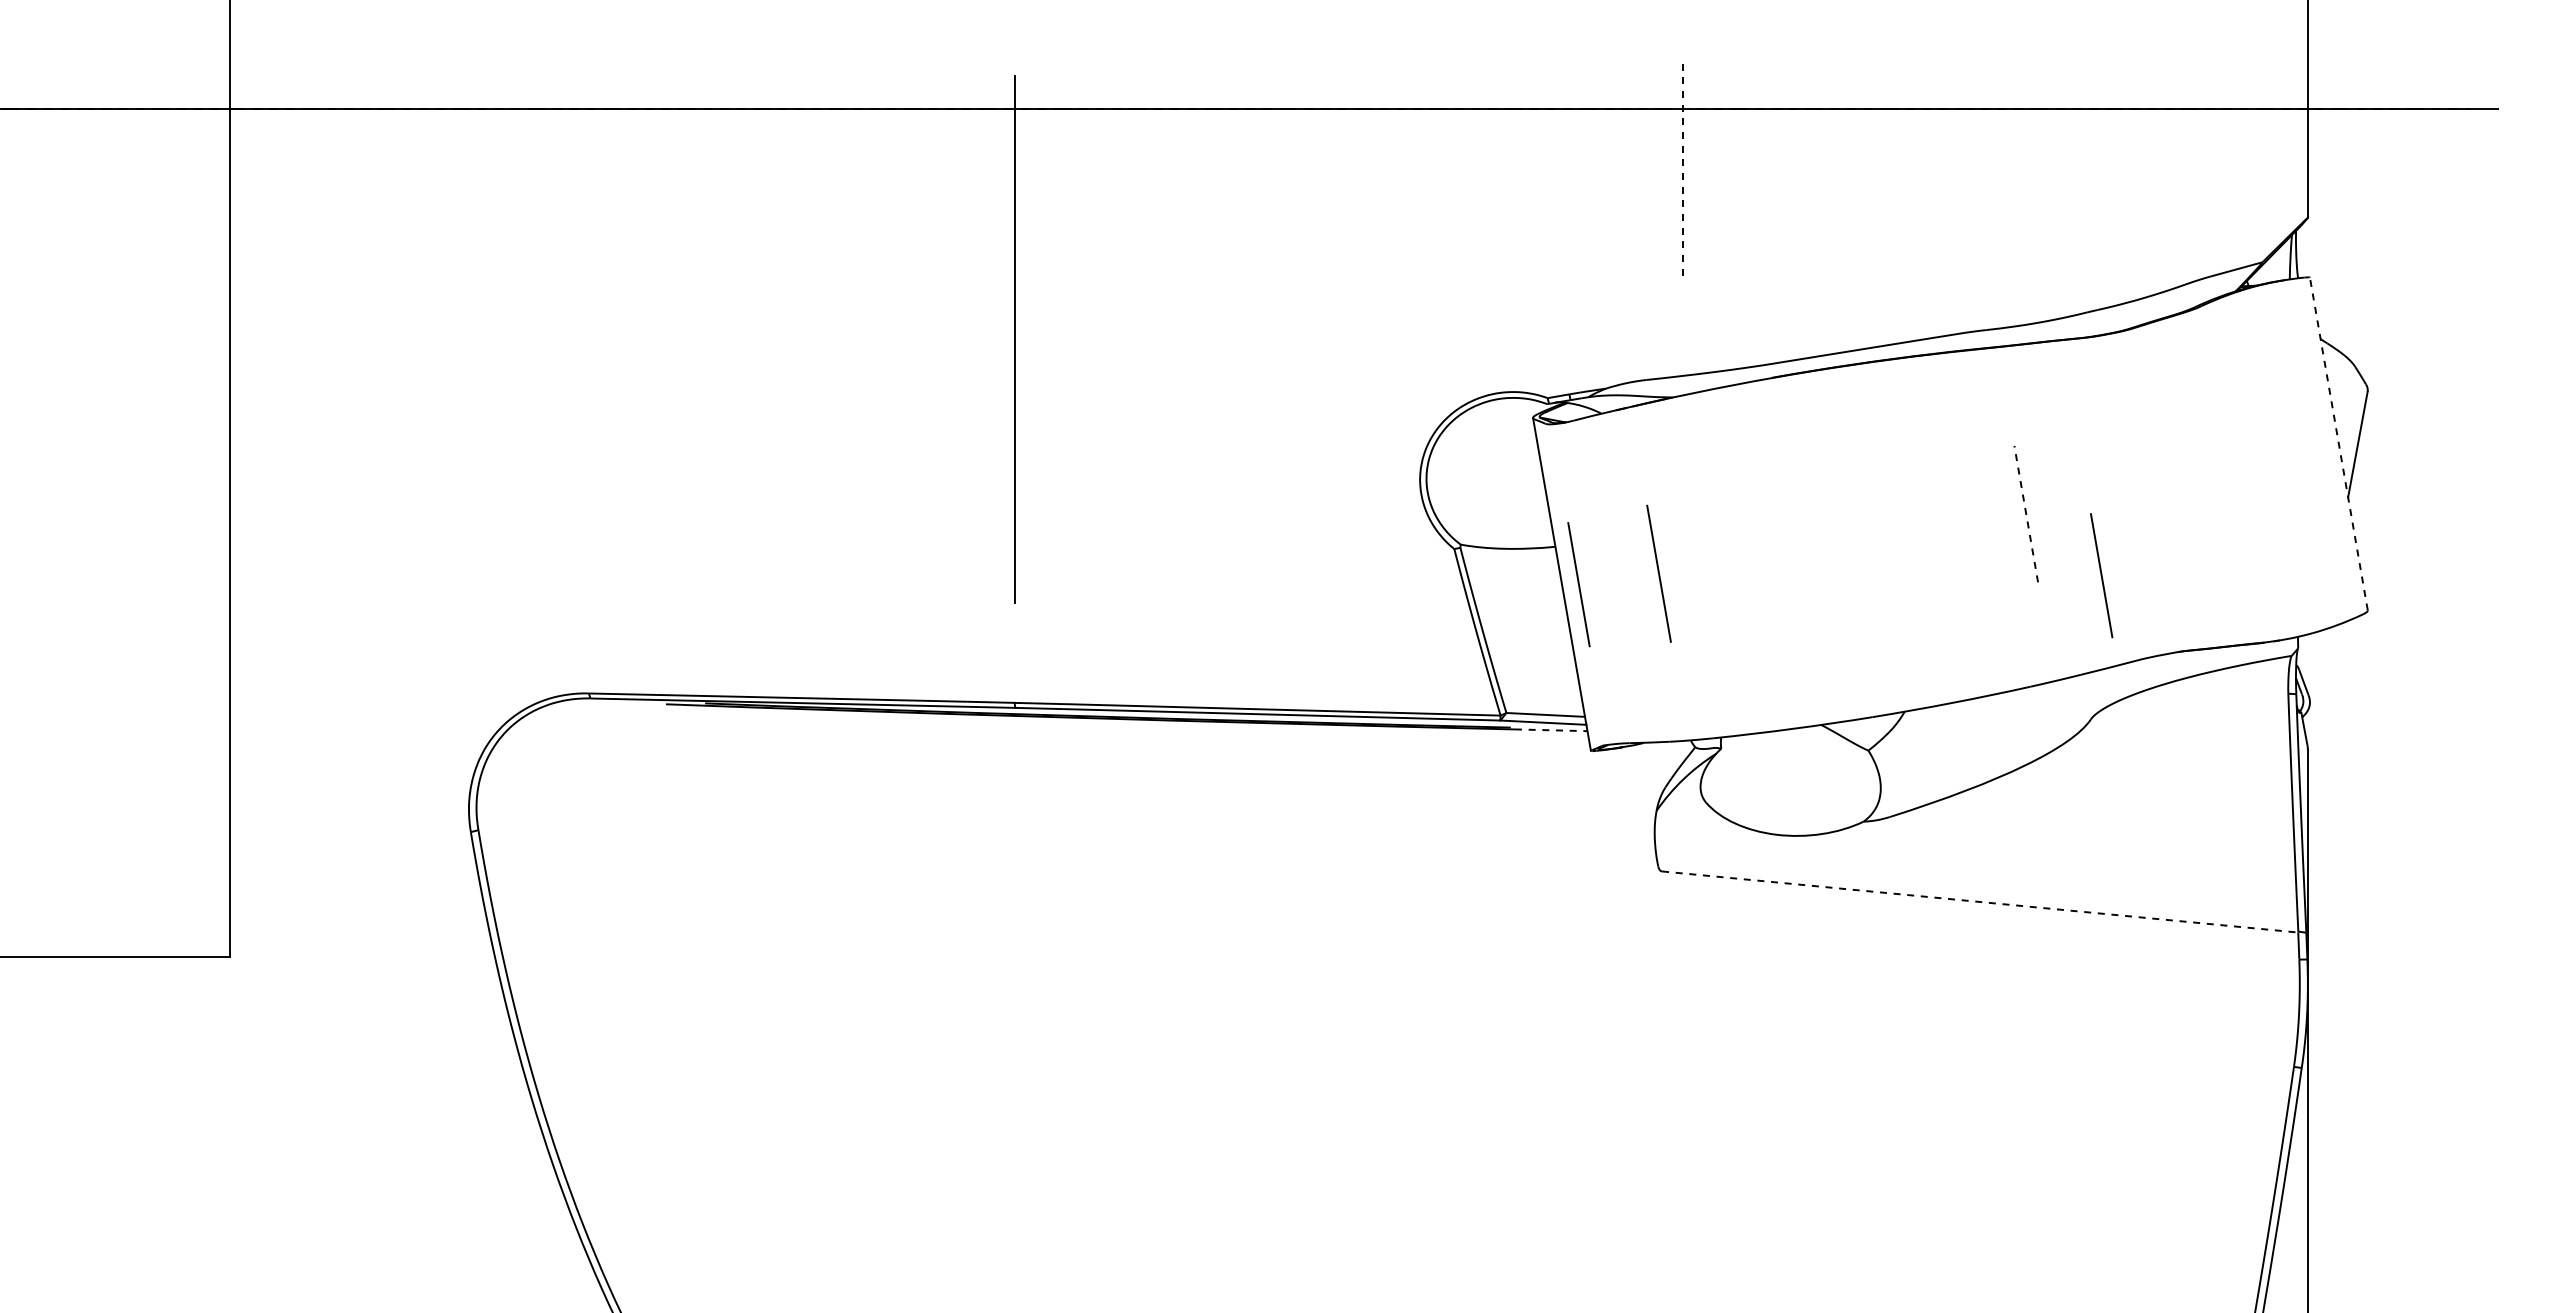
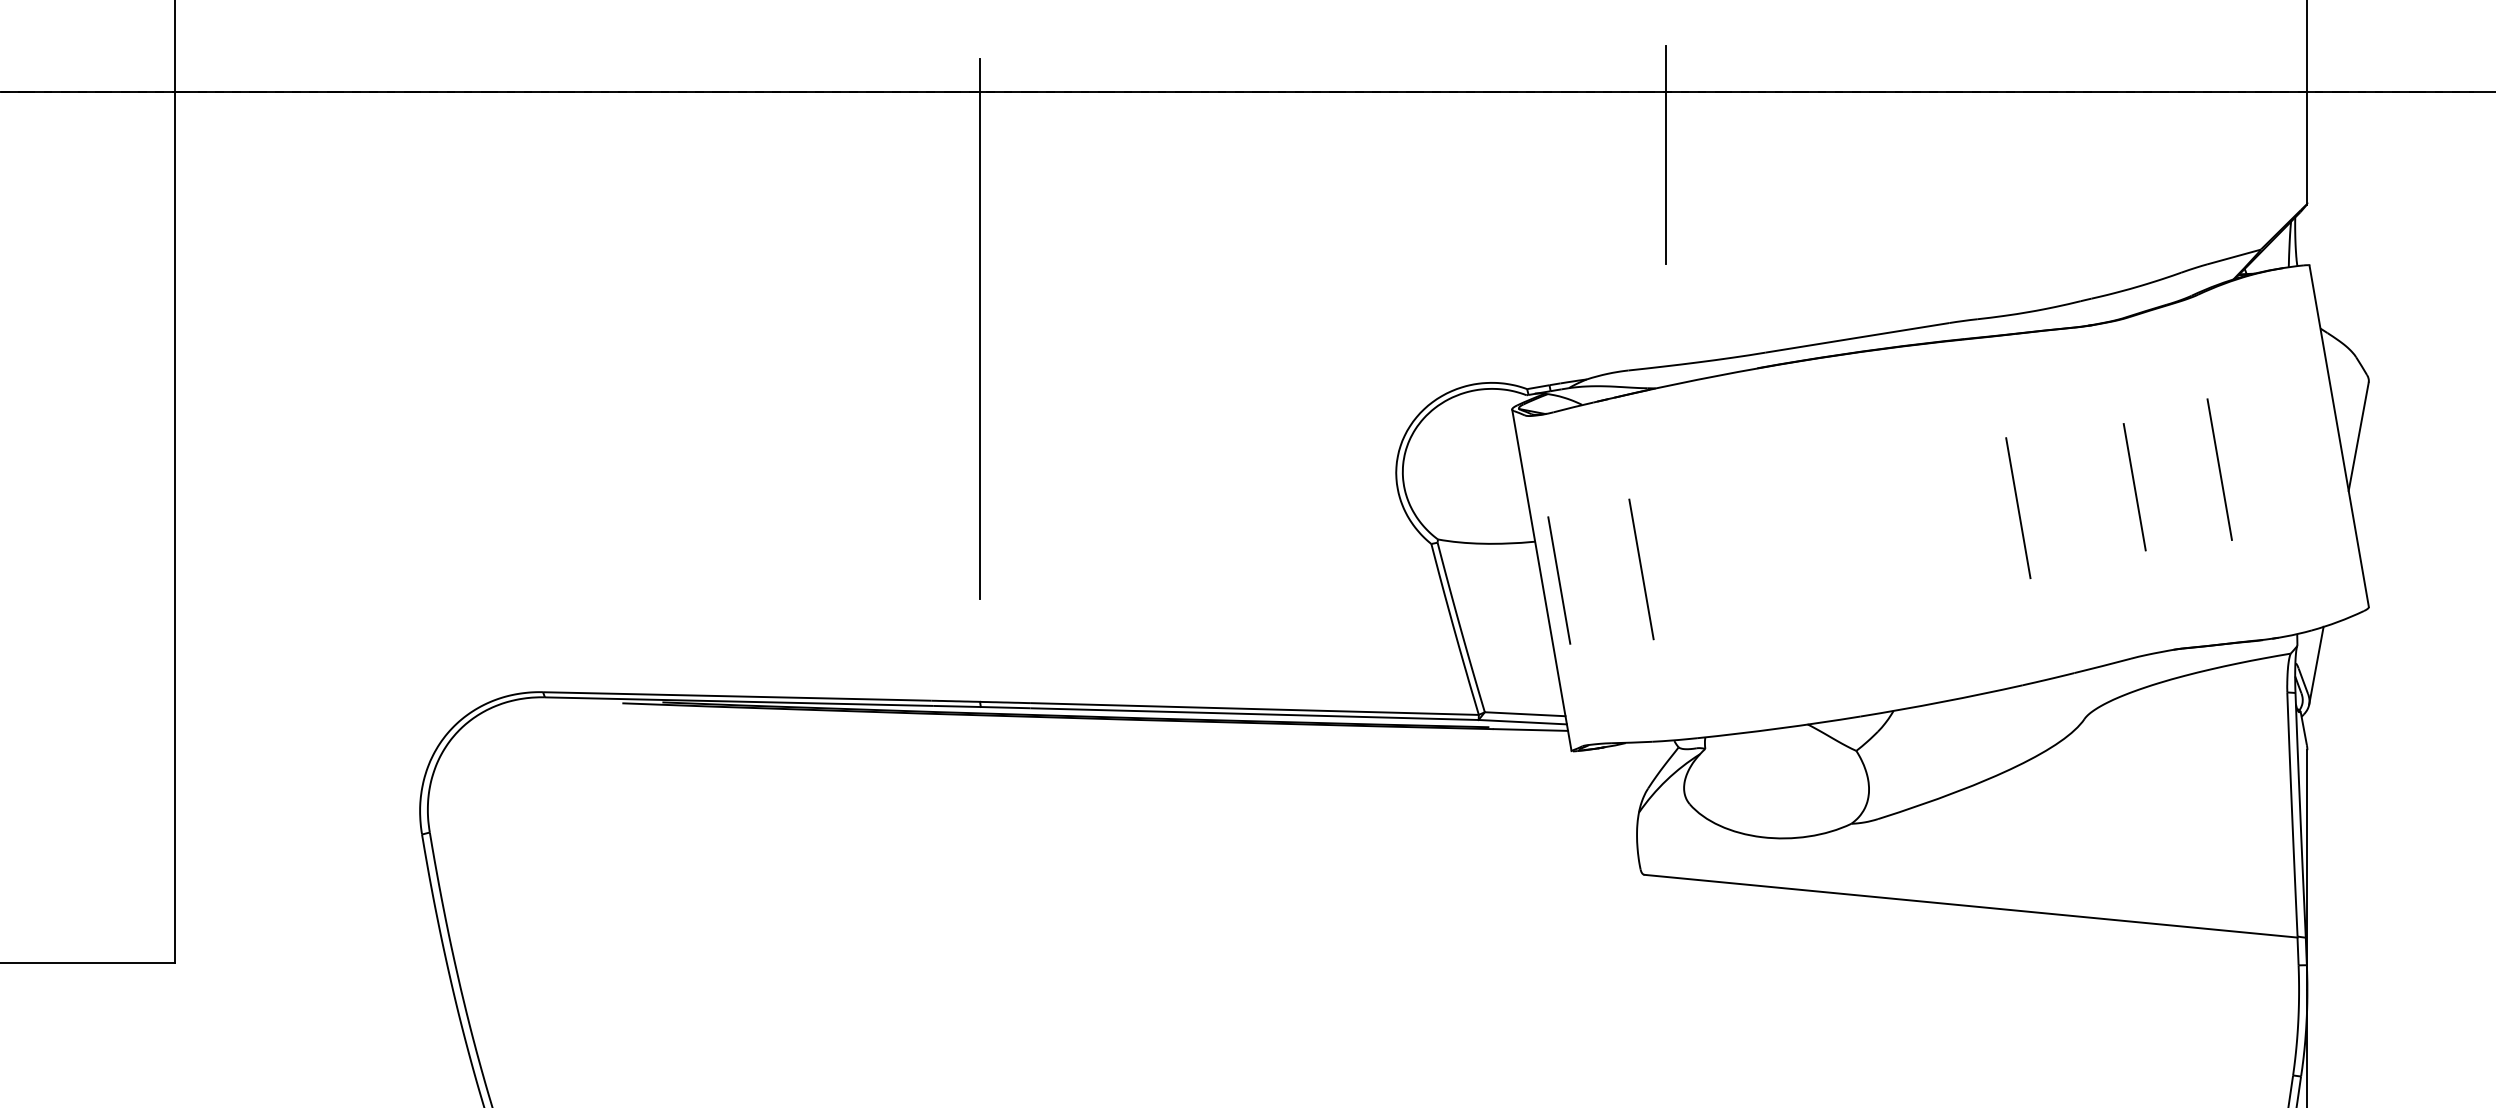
line: (1682, 169) -> (1665, 154), dashed -> solid
line: (2338, 444) -> (2338, 436), dashed -> solid
line: (2222, 476) -> (2219, 469), added
line: (2026, 513) -> (2018, 507), dashed -> solid
line: (2101, 575) -> (2134, 486), moved
line: (2316, 667) -> (2316, 665), added
line: (1551, 730) -> (1531, 730), dashed -> solid
line: (1980, 902) -> (1971, 906), dashed -> solid

